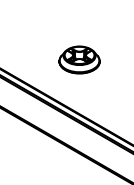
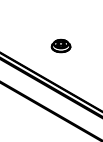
part: (78, 59) -> (60, 45), size x0.6

